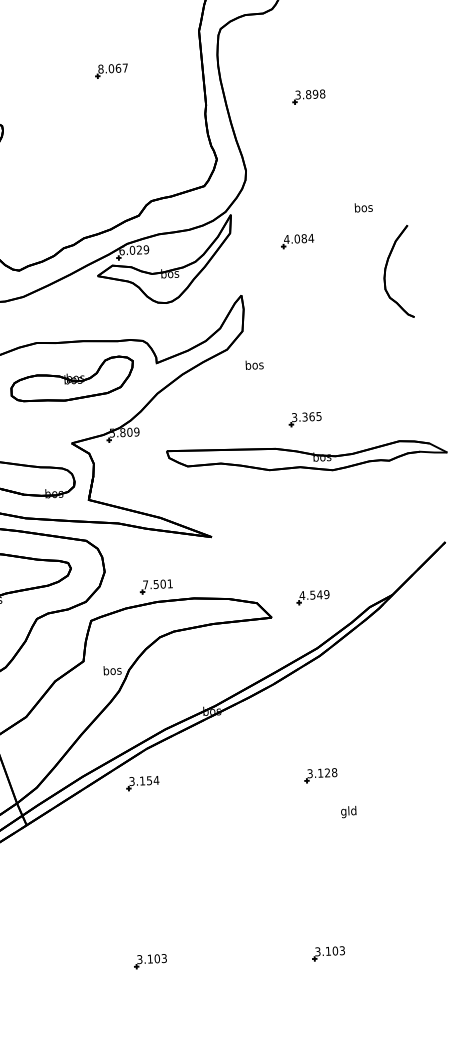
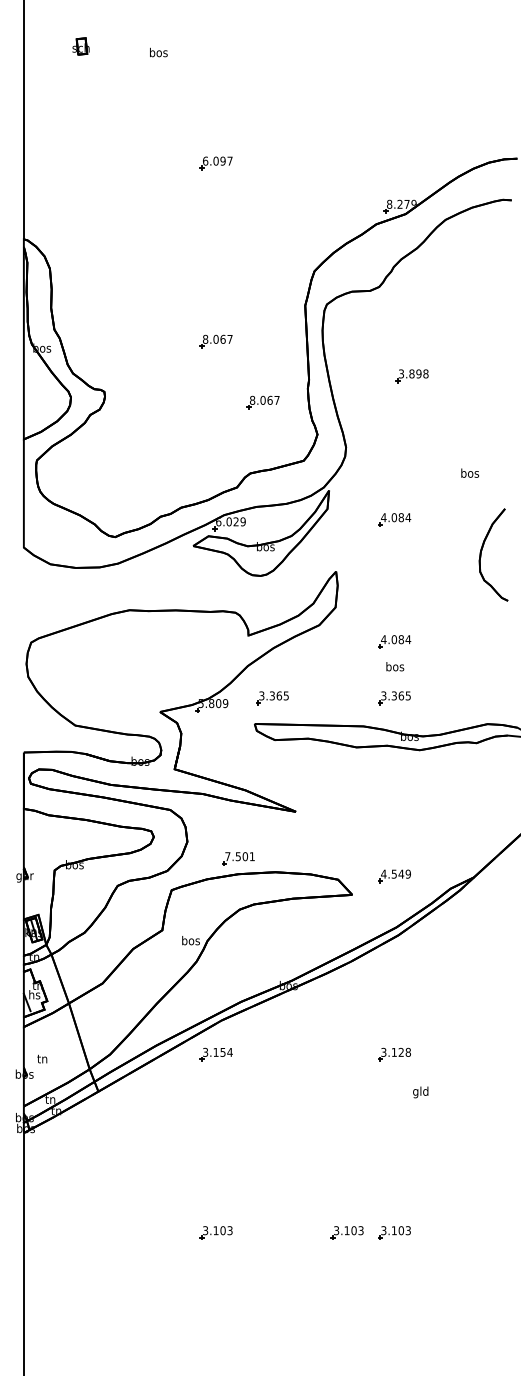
part: (160, 129) -> (262, 402), added
text: (363, 206) -> (469, 472), moved
part: (302, 362) -> (394, 641), added
text: (254, 364) -> (395, 666), moved
part: (72, 378) -> (163, 647), removed
part: (183, 424) -> (272, 698), added
part: (280, 955) -> (346, 1232), added

